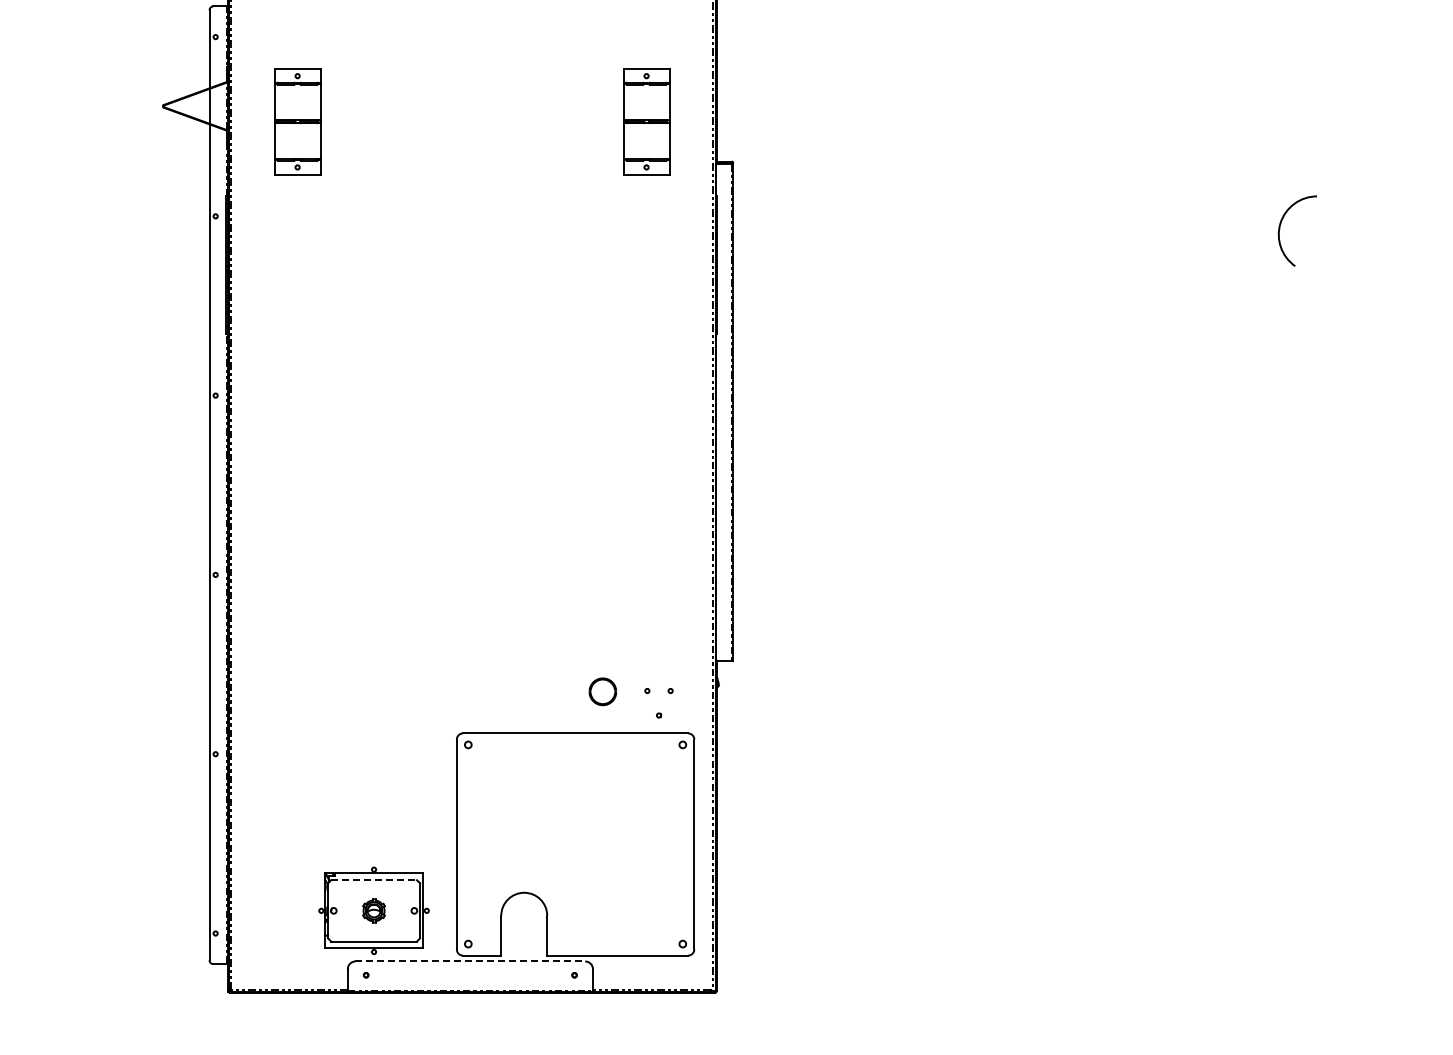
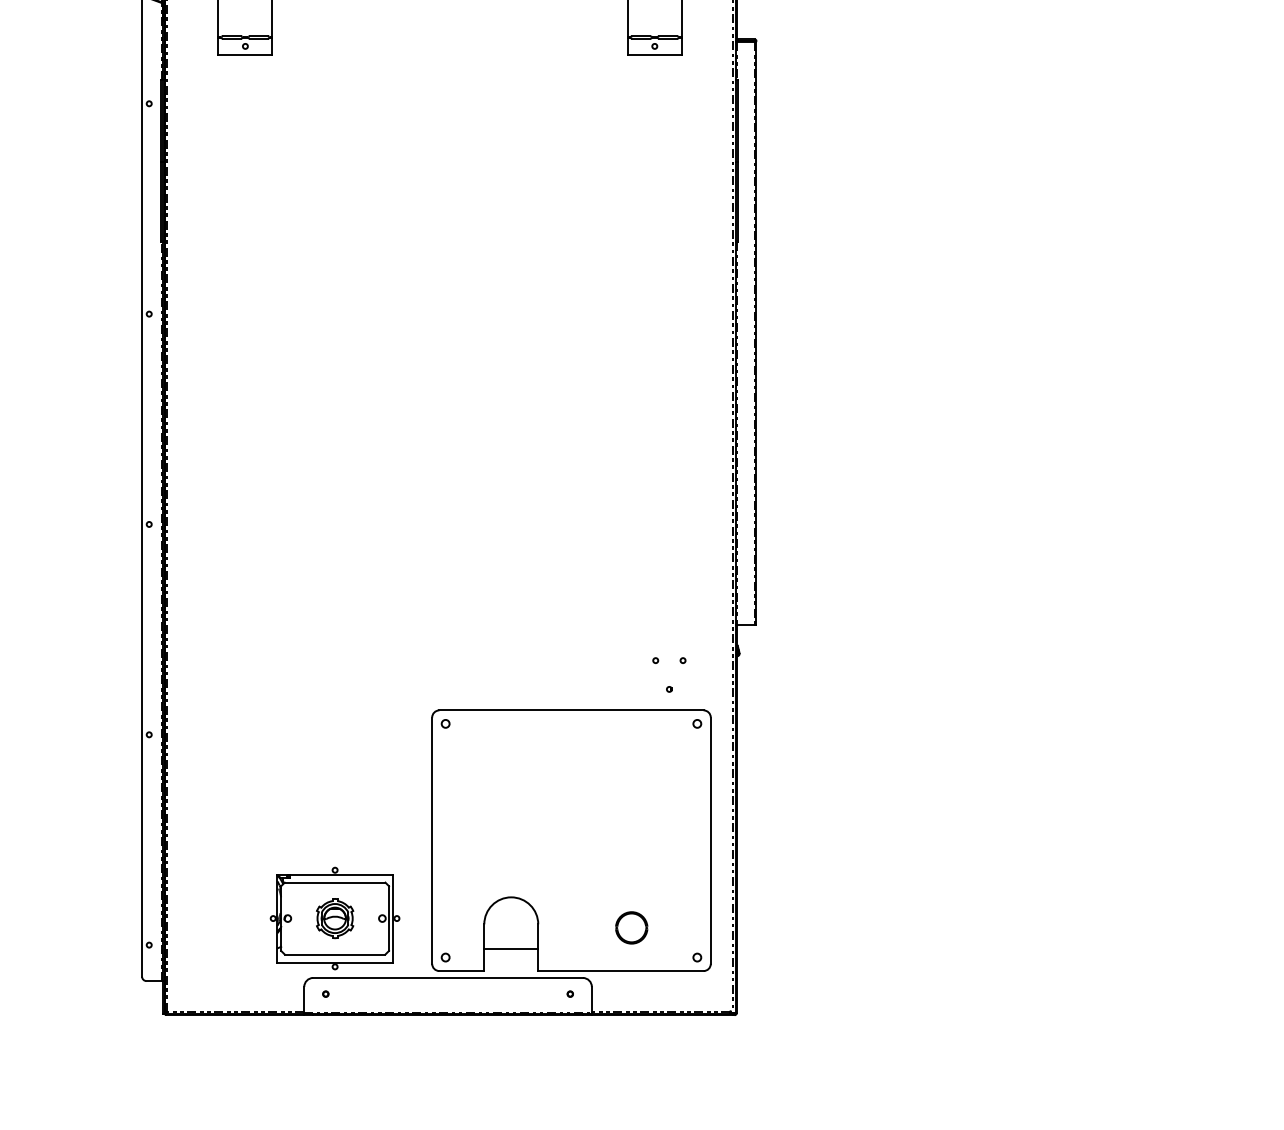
part: (602, 691) -> (631, 927), moved
line: (374, 880) -> (335, 882), dashed -> solid
part: (373, 910) -> (334, 918), size x1.43
line: (524, 936) -> (511, 948), added
line: (470, 961) -> (448, 977), dashed -> solid

